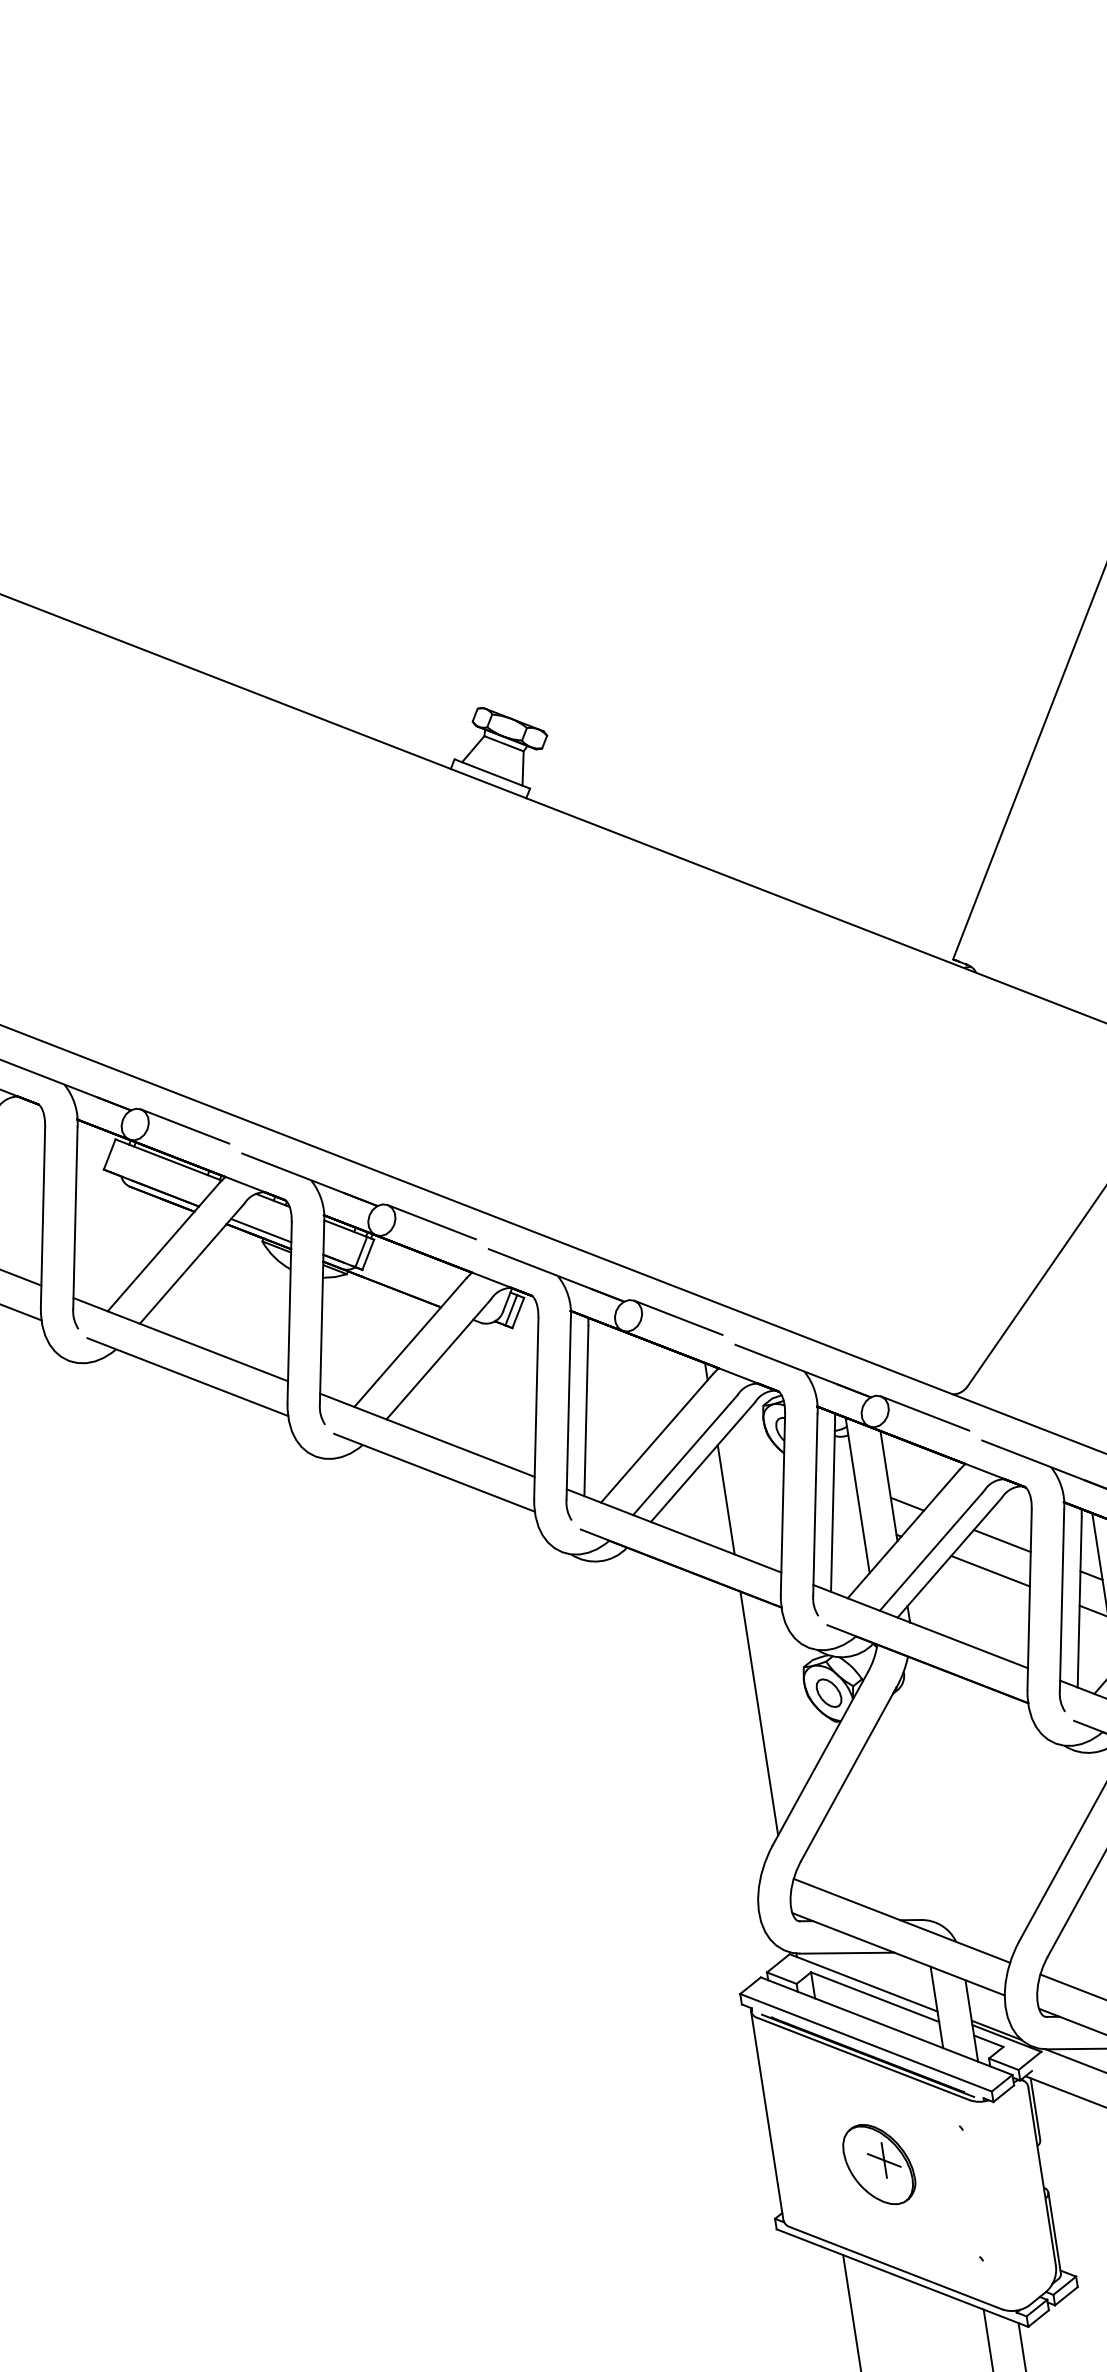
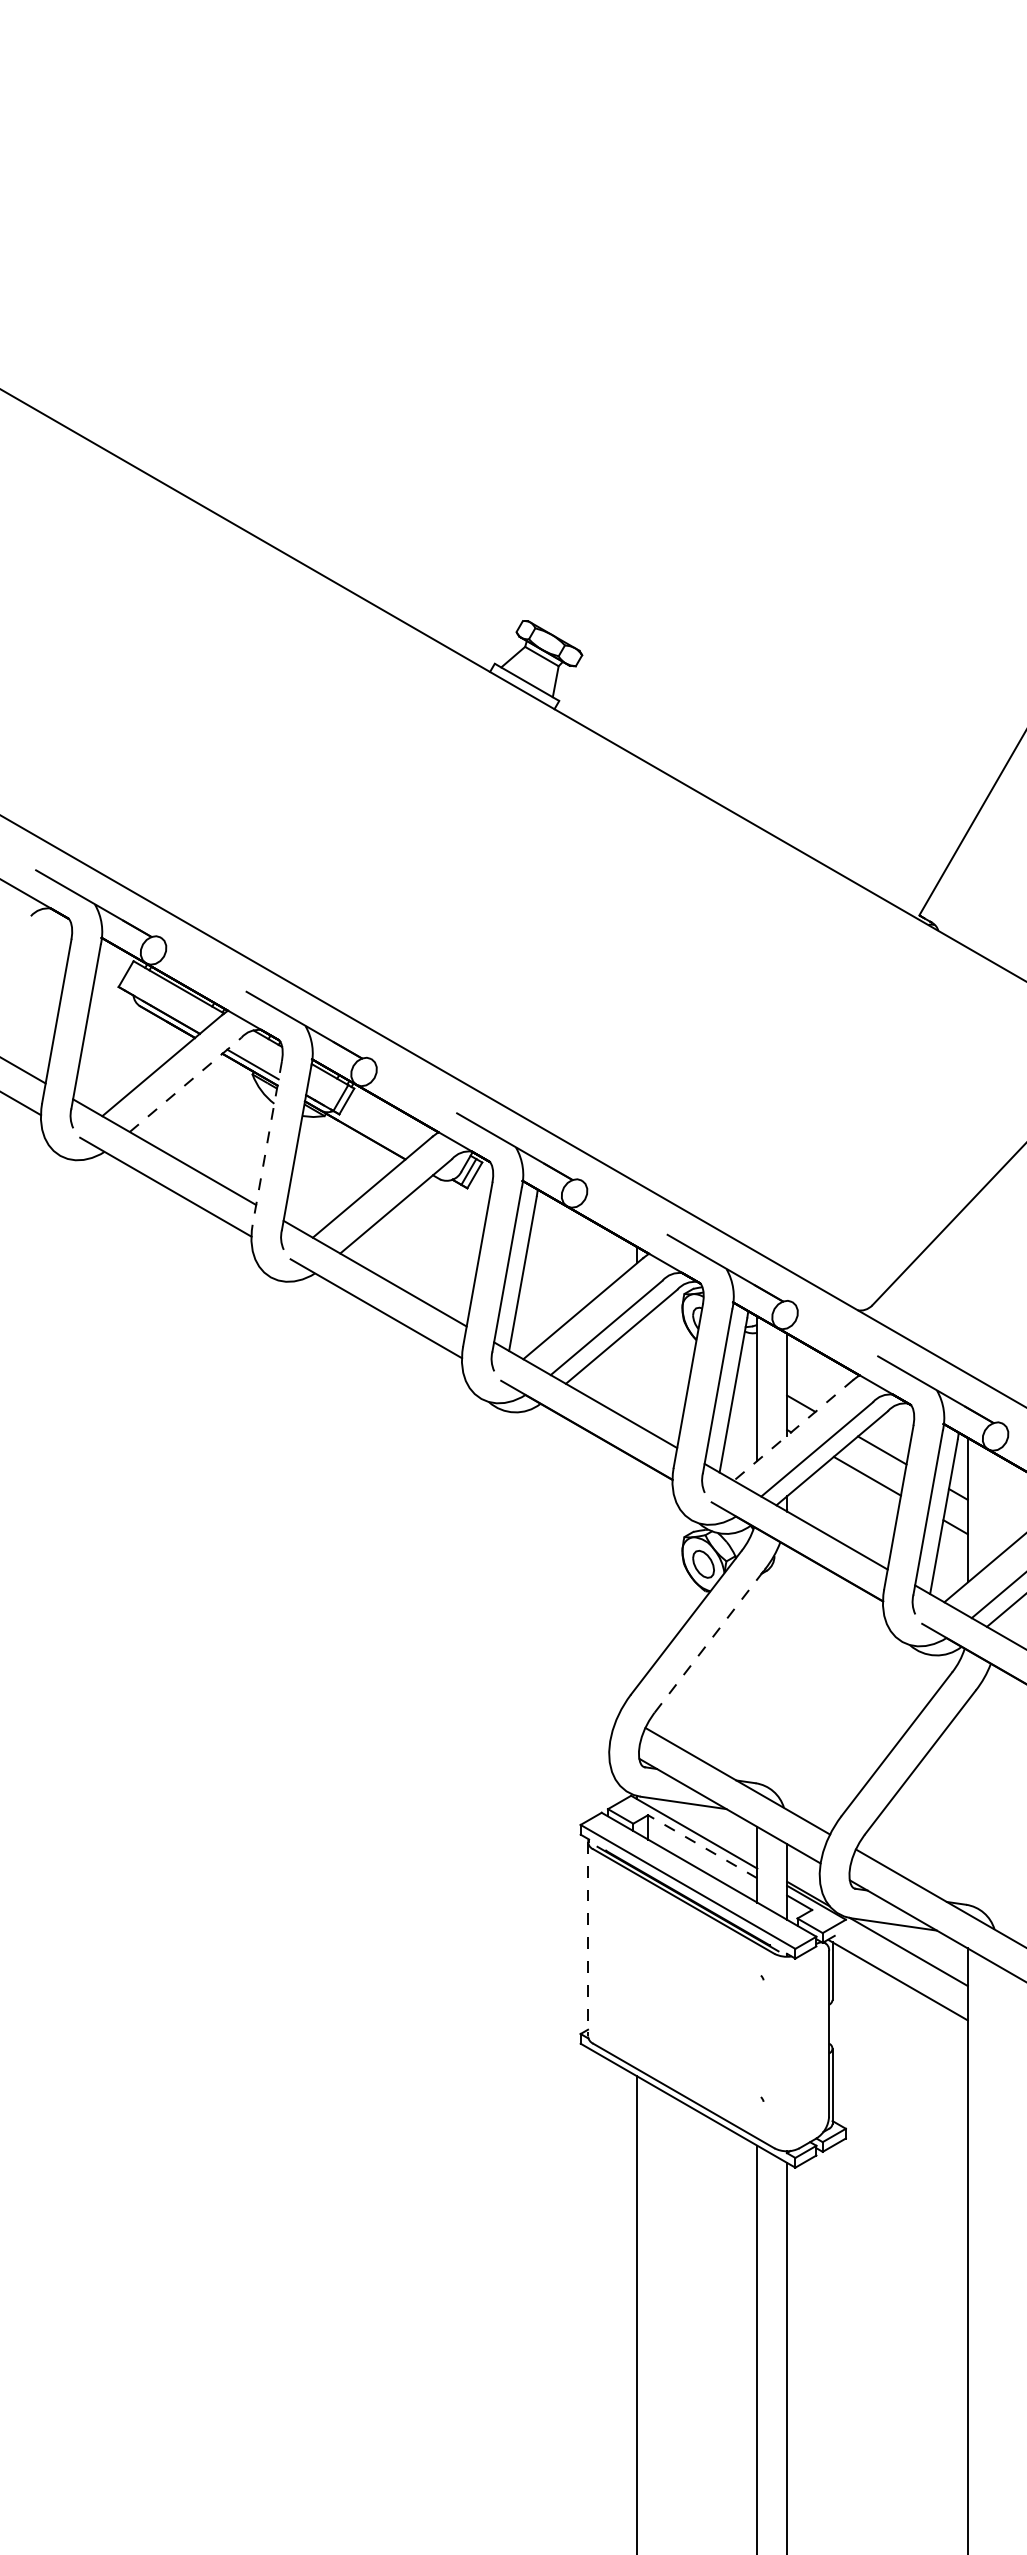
line: (185, 1126) -> (198, 959), removed
line: (431, 1221) -> (408, 1080), removed
line: (191, 1263) -> (185, 1084), solid -> dashed
line: (289, 1313) -> (267, 1143), solid -> dashed
line: (678, 1318) -> (619, 1202), removed
line: (924, 1413) -> (829, 1323), removed
line: (726, 1500) -> (637, 1374), removed
line: (903, 1534) -> (793, 1430), solid -> dashed
line: (759, 1713) -> (637, 1572), removed
line: (848, 1774) -> (709, 1640), solid -> dashed
line: (874, 1996) -> (702, 1846), solid -> dashed
line: (767, 2115) -> (588, 1939), solid -> dashed
part: (878, 2163) -> (682, 1998), removed

